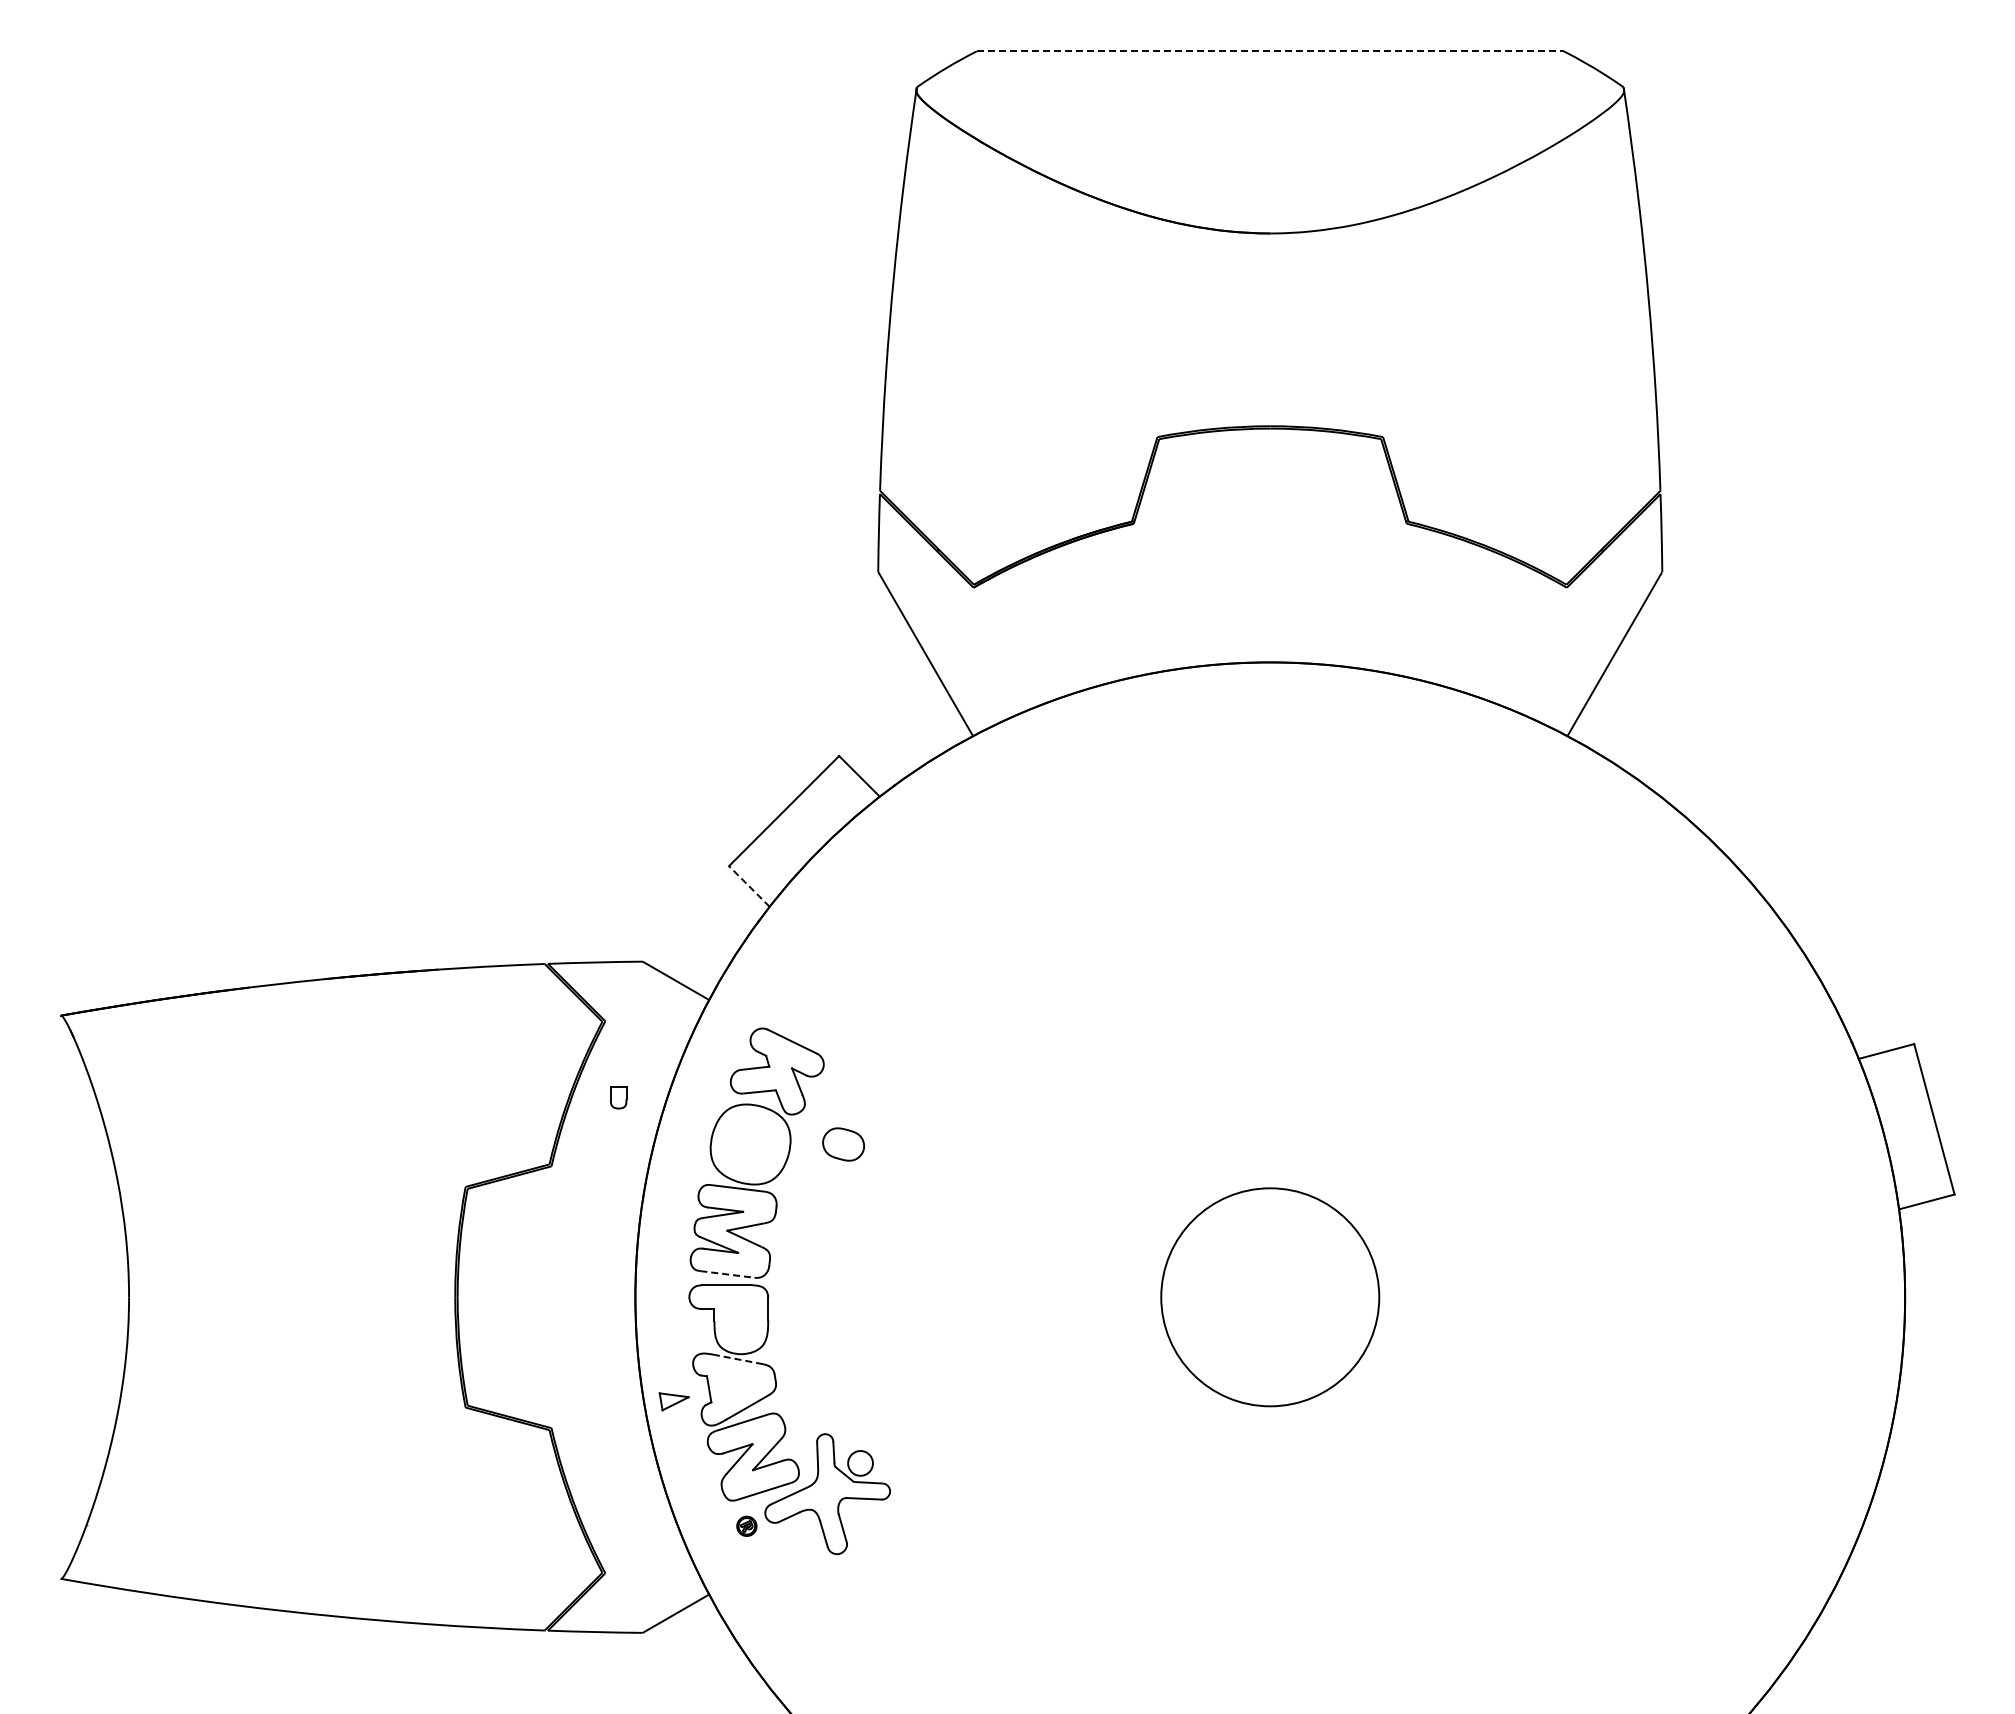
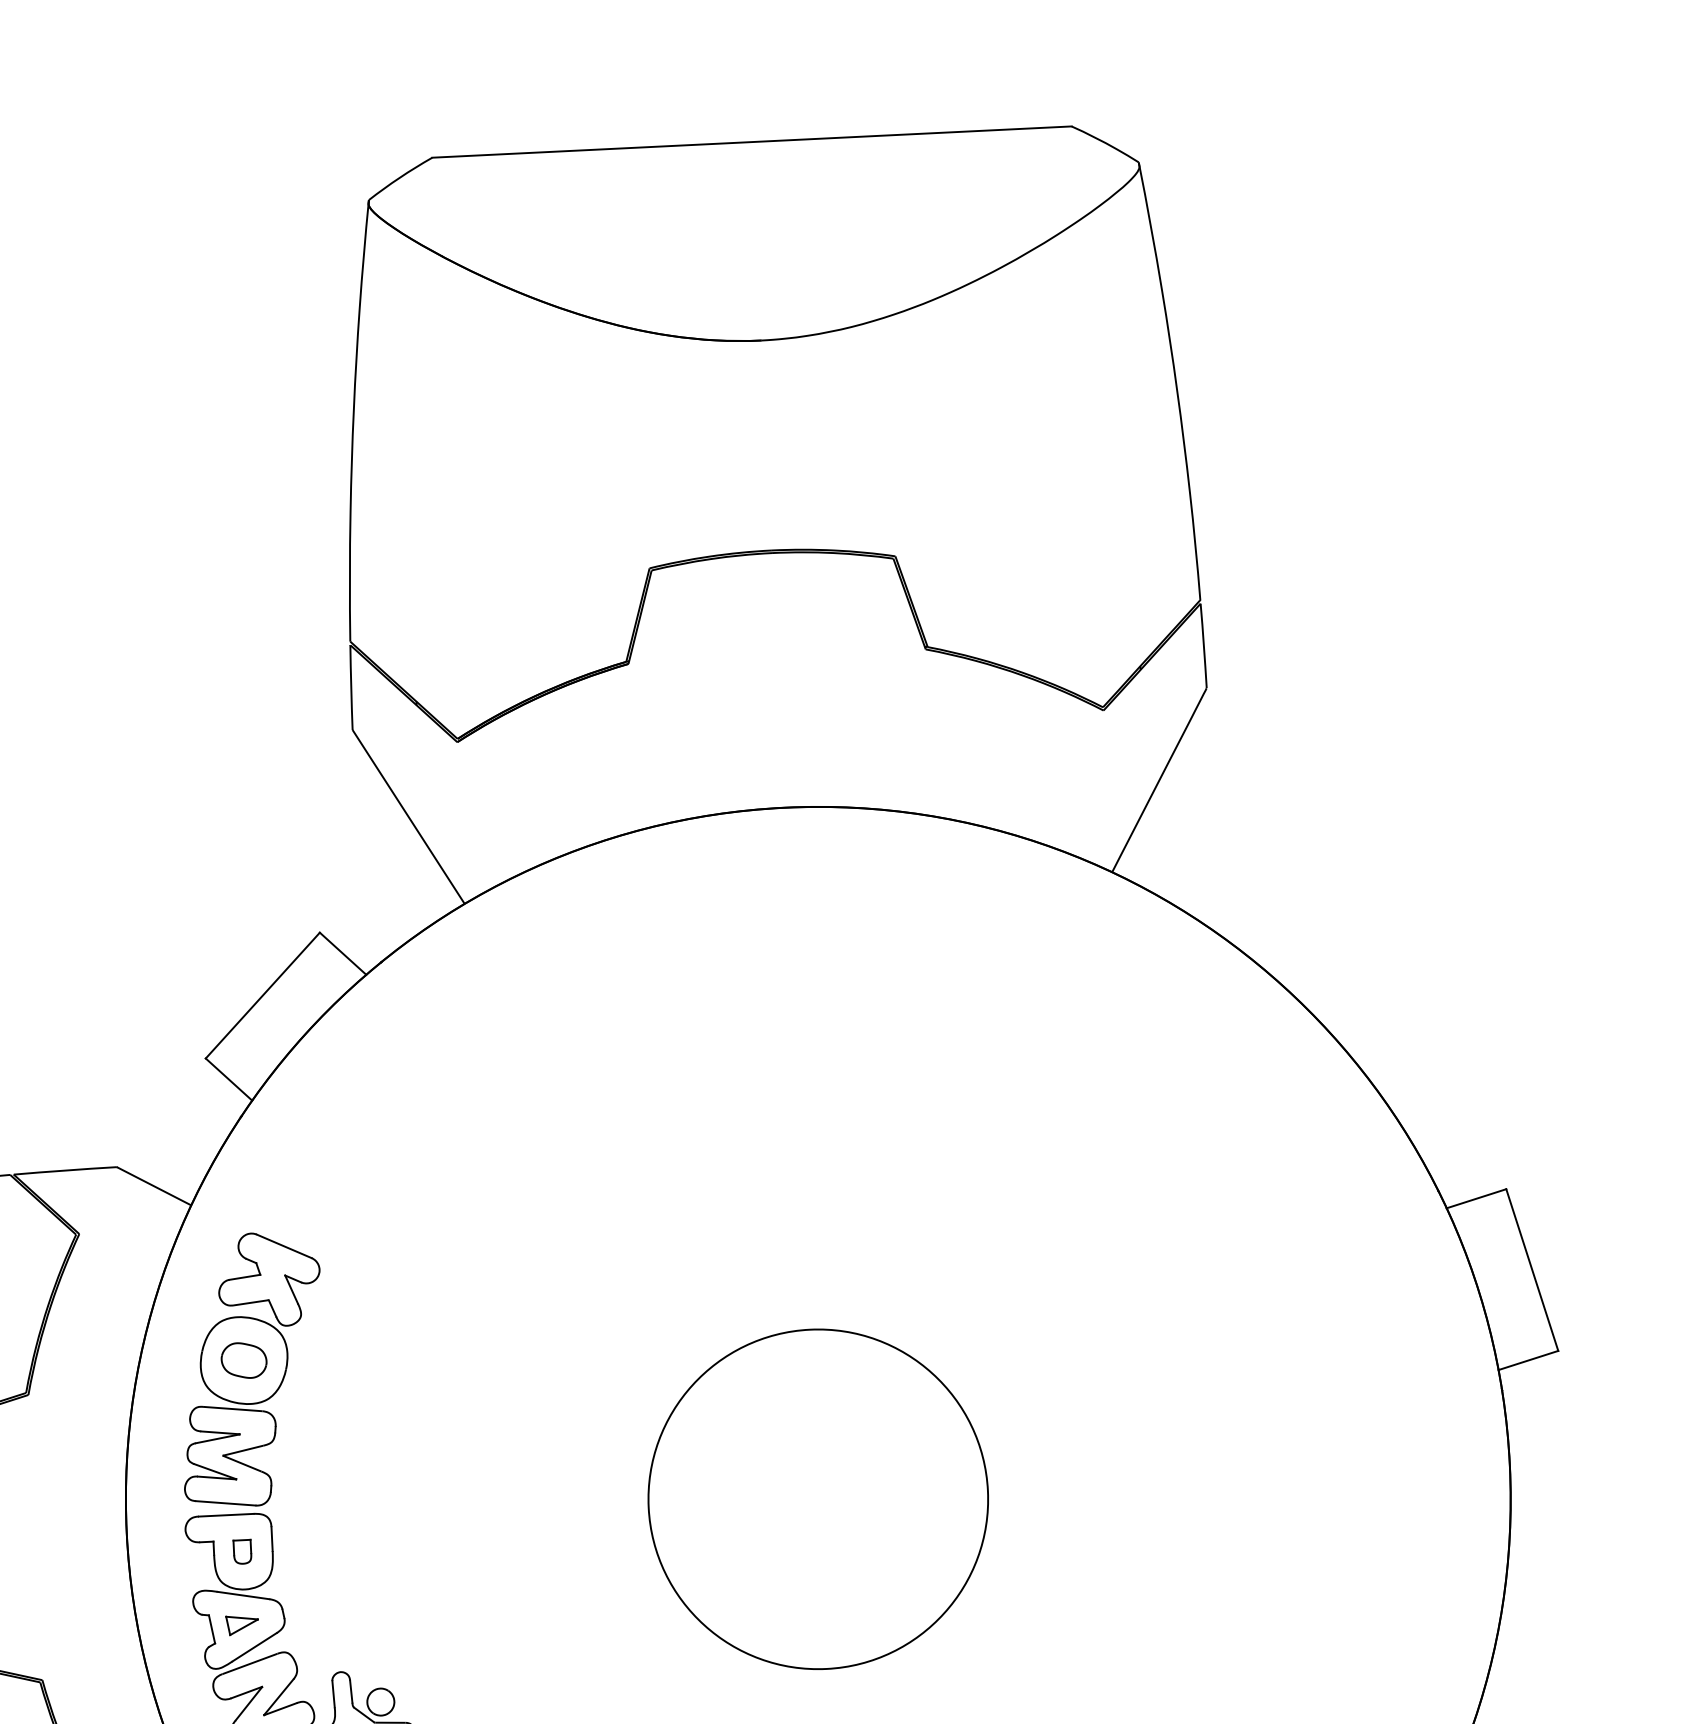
line: (1270, 51) -> (752, 142), dashed -> solid
line: (749, 886) -> (229, 1079), dashed -> solid
part: (618, 1097) -> (242, 1551), moved
part: (843, 1144) -> (243, 1360), moved
line: (727, 1274) -> (225, 1503), dashed -> solid
circle: (1269, 1297) -> (817, 1499), size x1.43
line: (739, 1359) -> (243, 1595), dashed -> solid
part: (673, 1401) -> (241, 1624), moved

